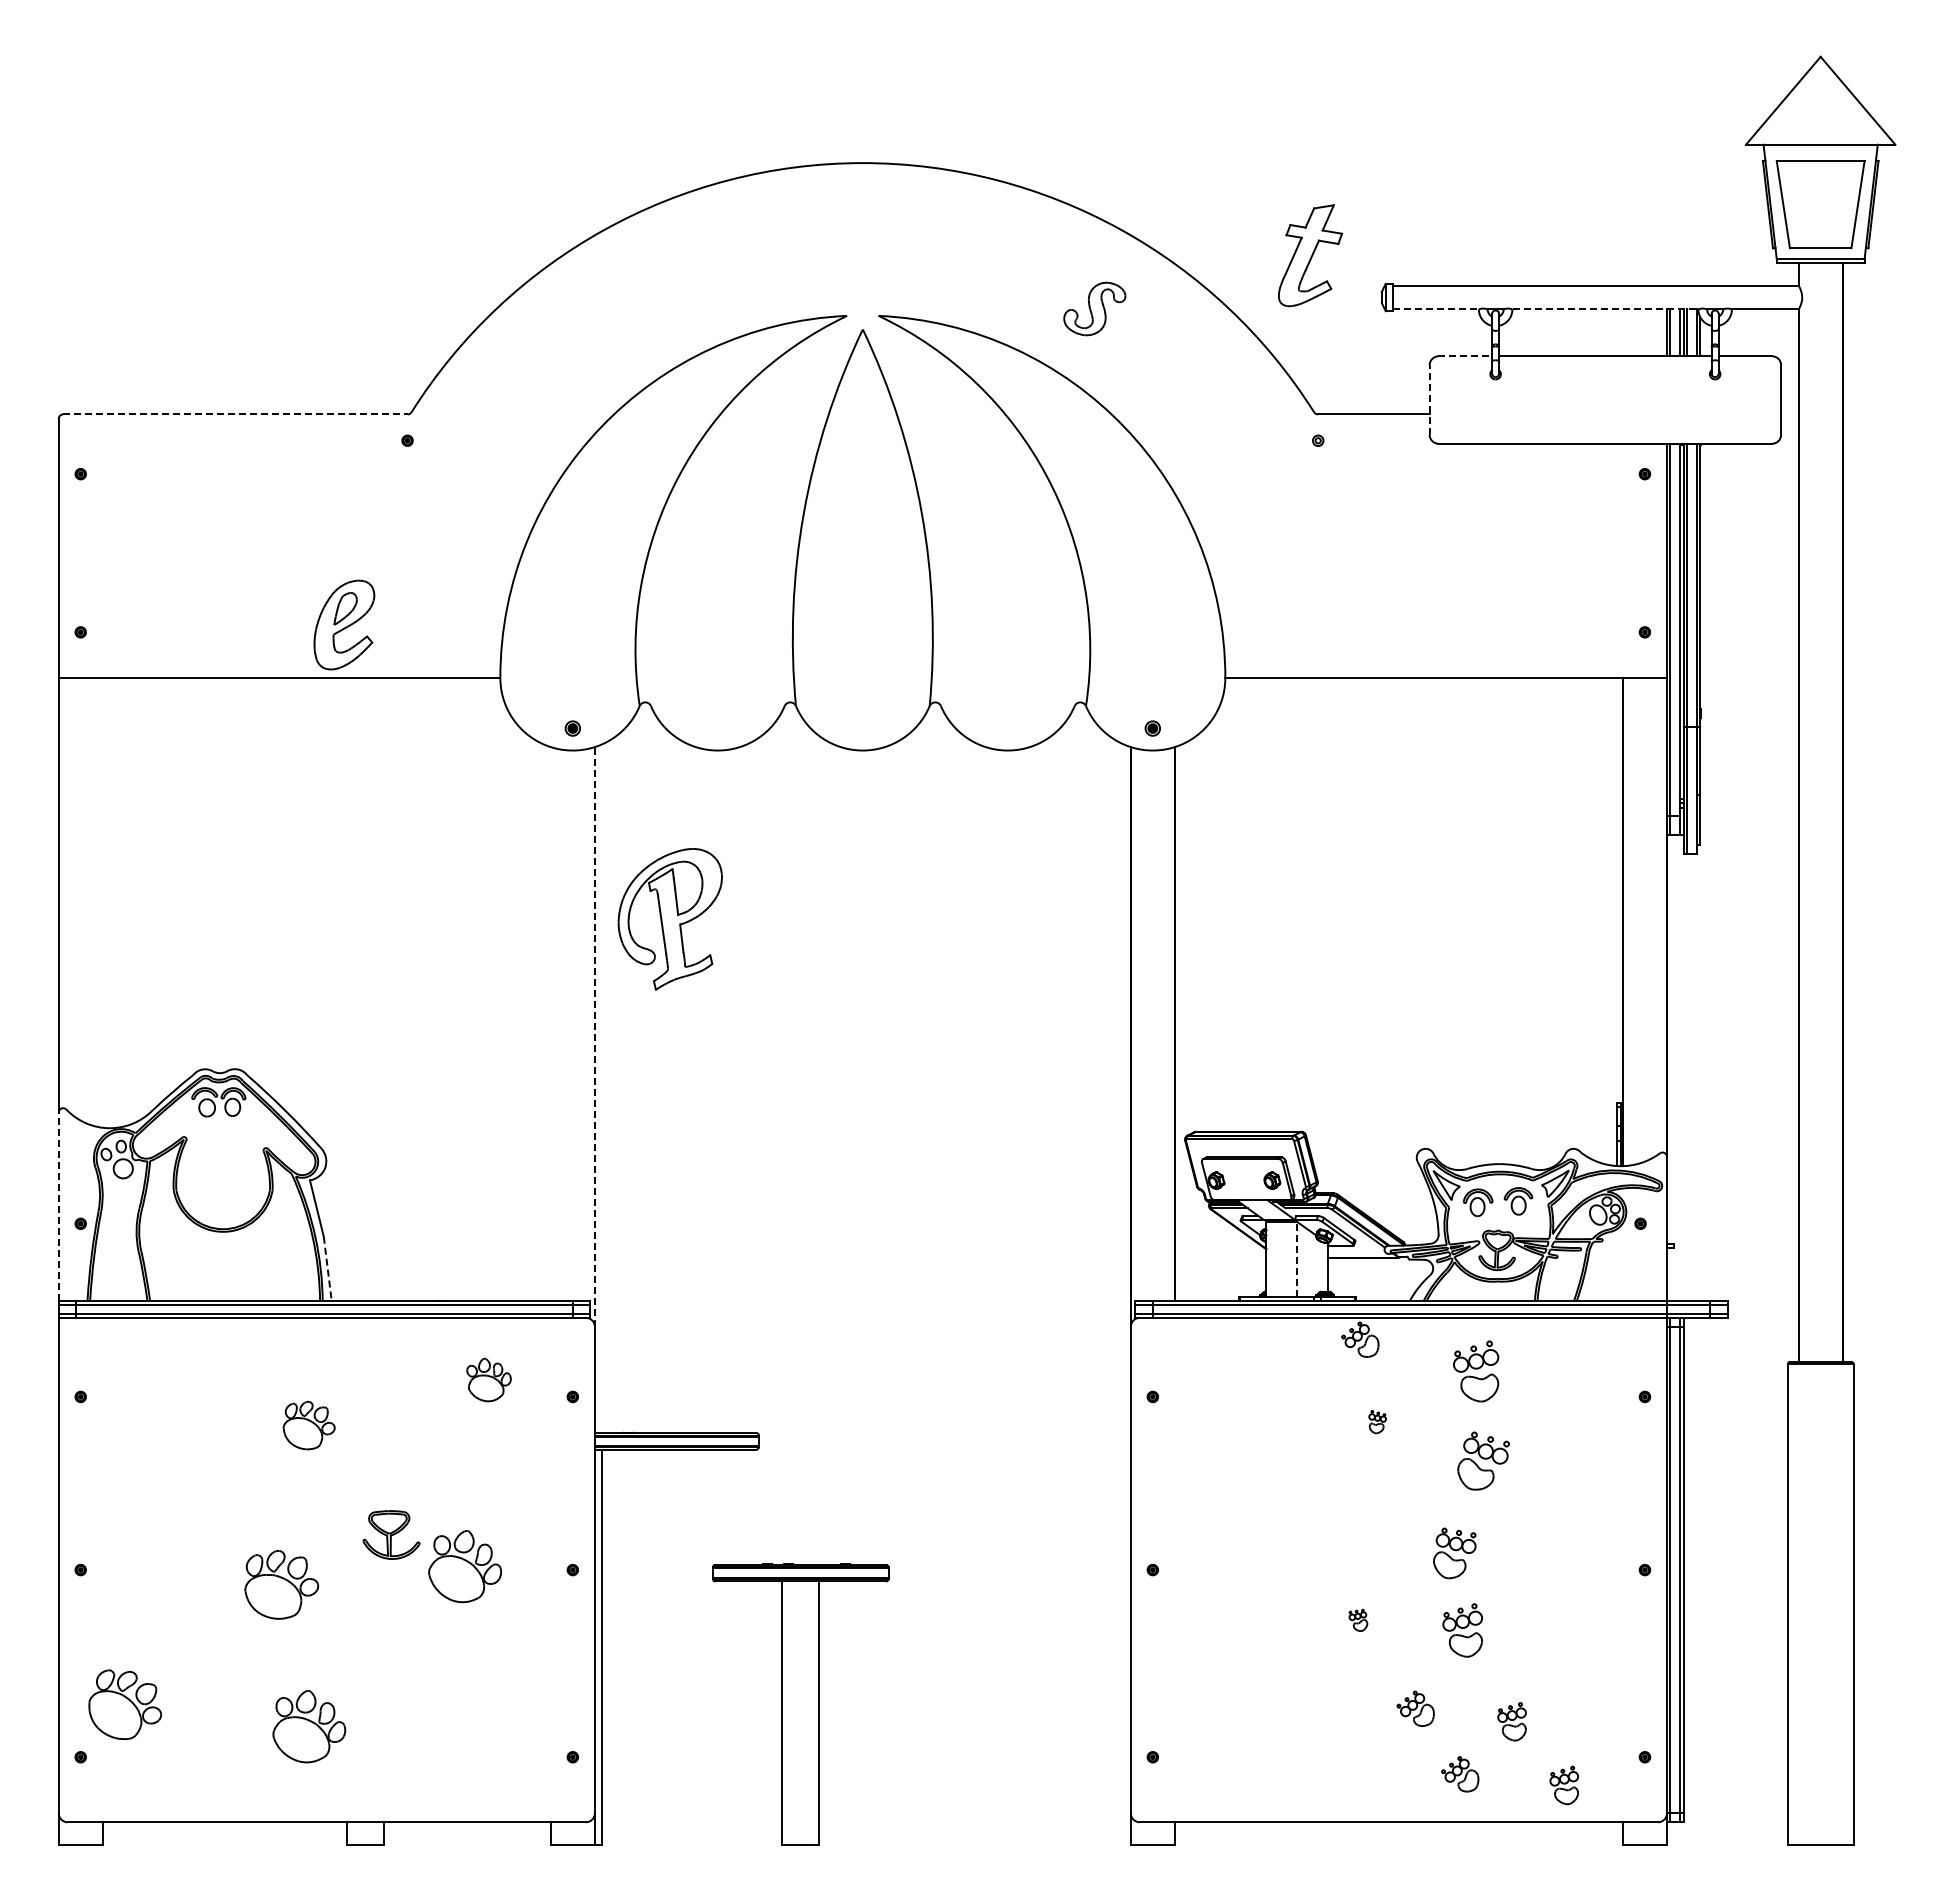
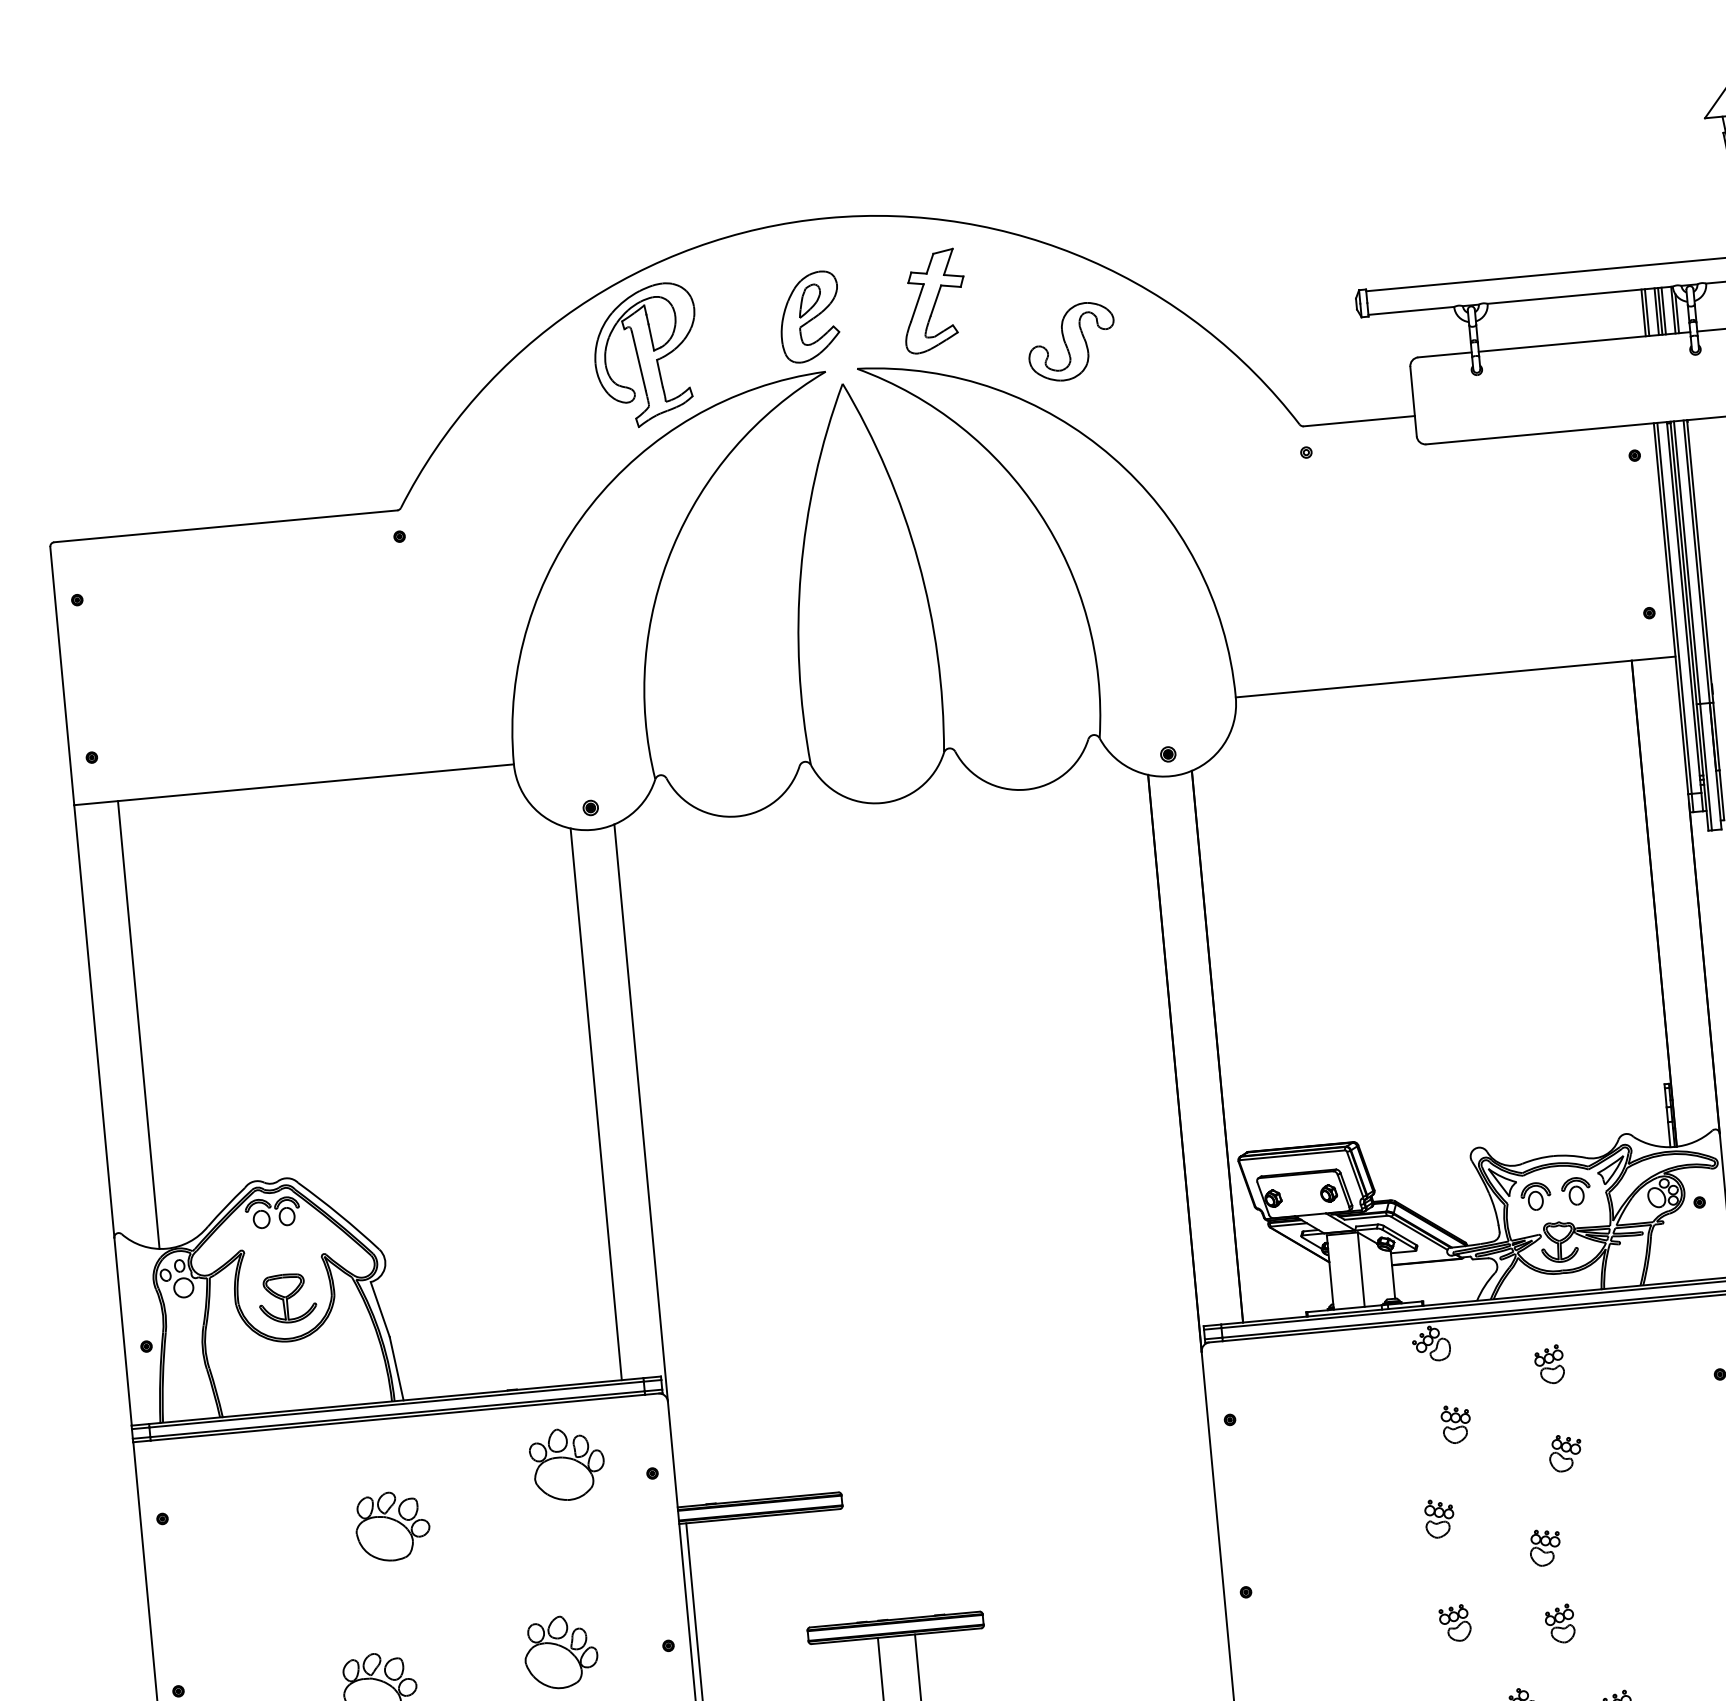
part: (1310, 255) -> (934, 301), moved
part: (1094, 308) -> (1071, 341), size x1.43
line: (1436, 309) -> (1412, 310), dashed -> solid
line: (1605, 309) -> (1580, 295), dashed -> solid
line: (1465, 356) -> (1445, 355), dashed -> solid
line: (1429, 400) -> (1413, 402), dashed -> solid
line: (235, 414) -> (225, 526), dashed -> solid
part: (344, 624) -> (809, 316), moved
line: (102, 902) -> (138, 1024), added
part: (669, 919) -> (645, 355), moved
line: (550, 1024) -> (595, 1104), added
line: (594, 1036) -> (640, 1112), dashed -> solid
line: (58, 1206) -> (122, 1331), dashed -> solid
line: (1297, 1258) -> (1361, 1268), dashed -> solid
line: (327, 1269) -> (396, 1369), dashed -> solid
part: (1475, 1371) -> (1548, 1364), size x0.62
part: (488, 1379) -> (566, 1463), size x1.67
part: (1377, 1421) -> (1456, 1423), size x1.67
part: (308, 1425) -> (391, 1526), size x1.43
part: (1483, 1460) -> (1565, 1452), size x0.62
part: (1352, 1514) -> (1439, 1518), added
part: (391, 1534) -> (287, 1298), moved
part: (1454, 1552) -> (1544, 1546), size x0.71
part: (1358, 1620) -> (1455, 1623), size x1.67
part: (1462, 1630) -> (1559, 1623), size x0.71

